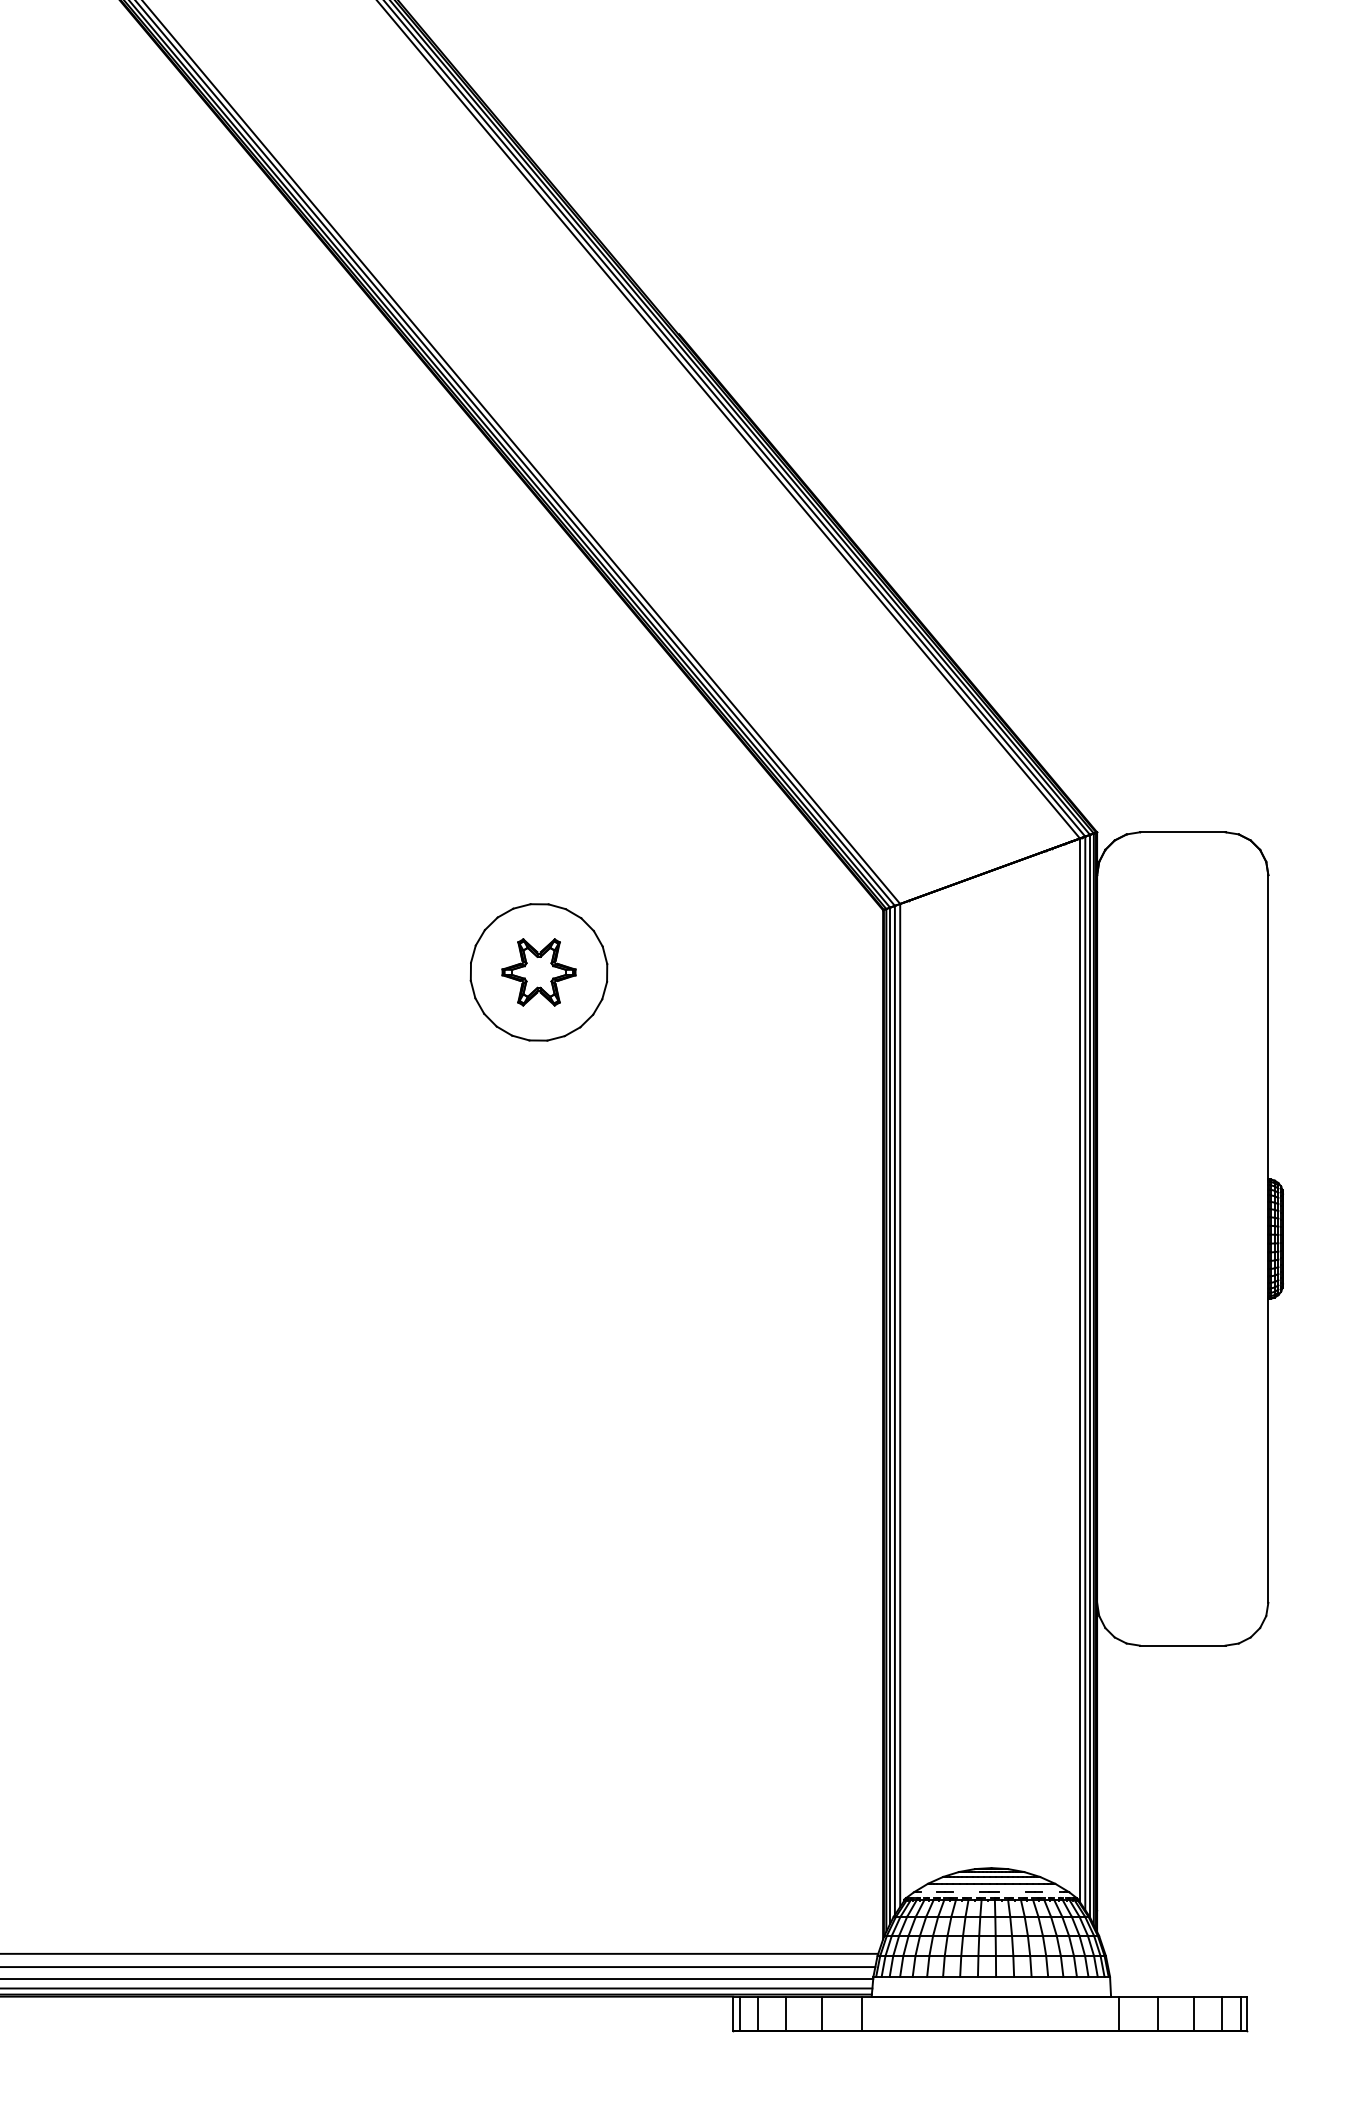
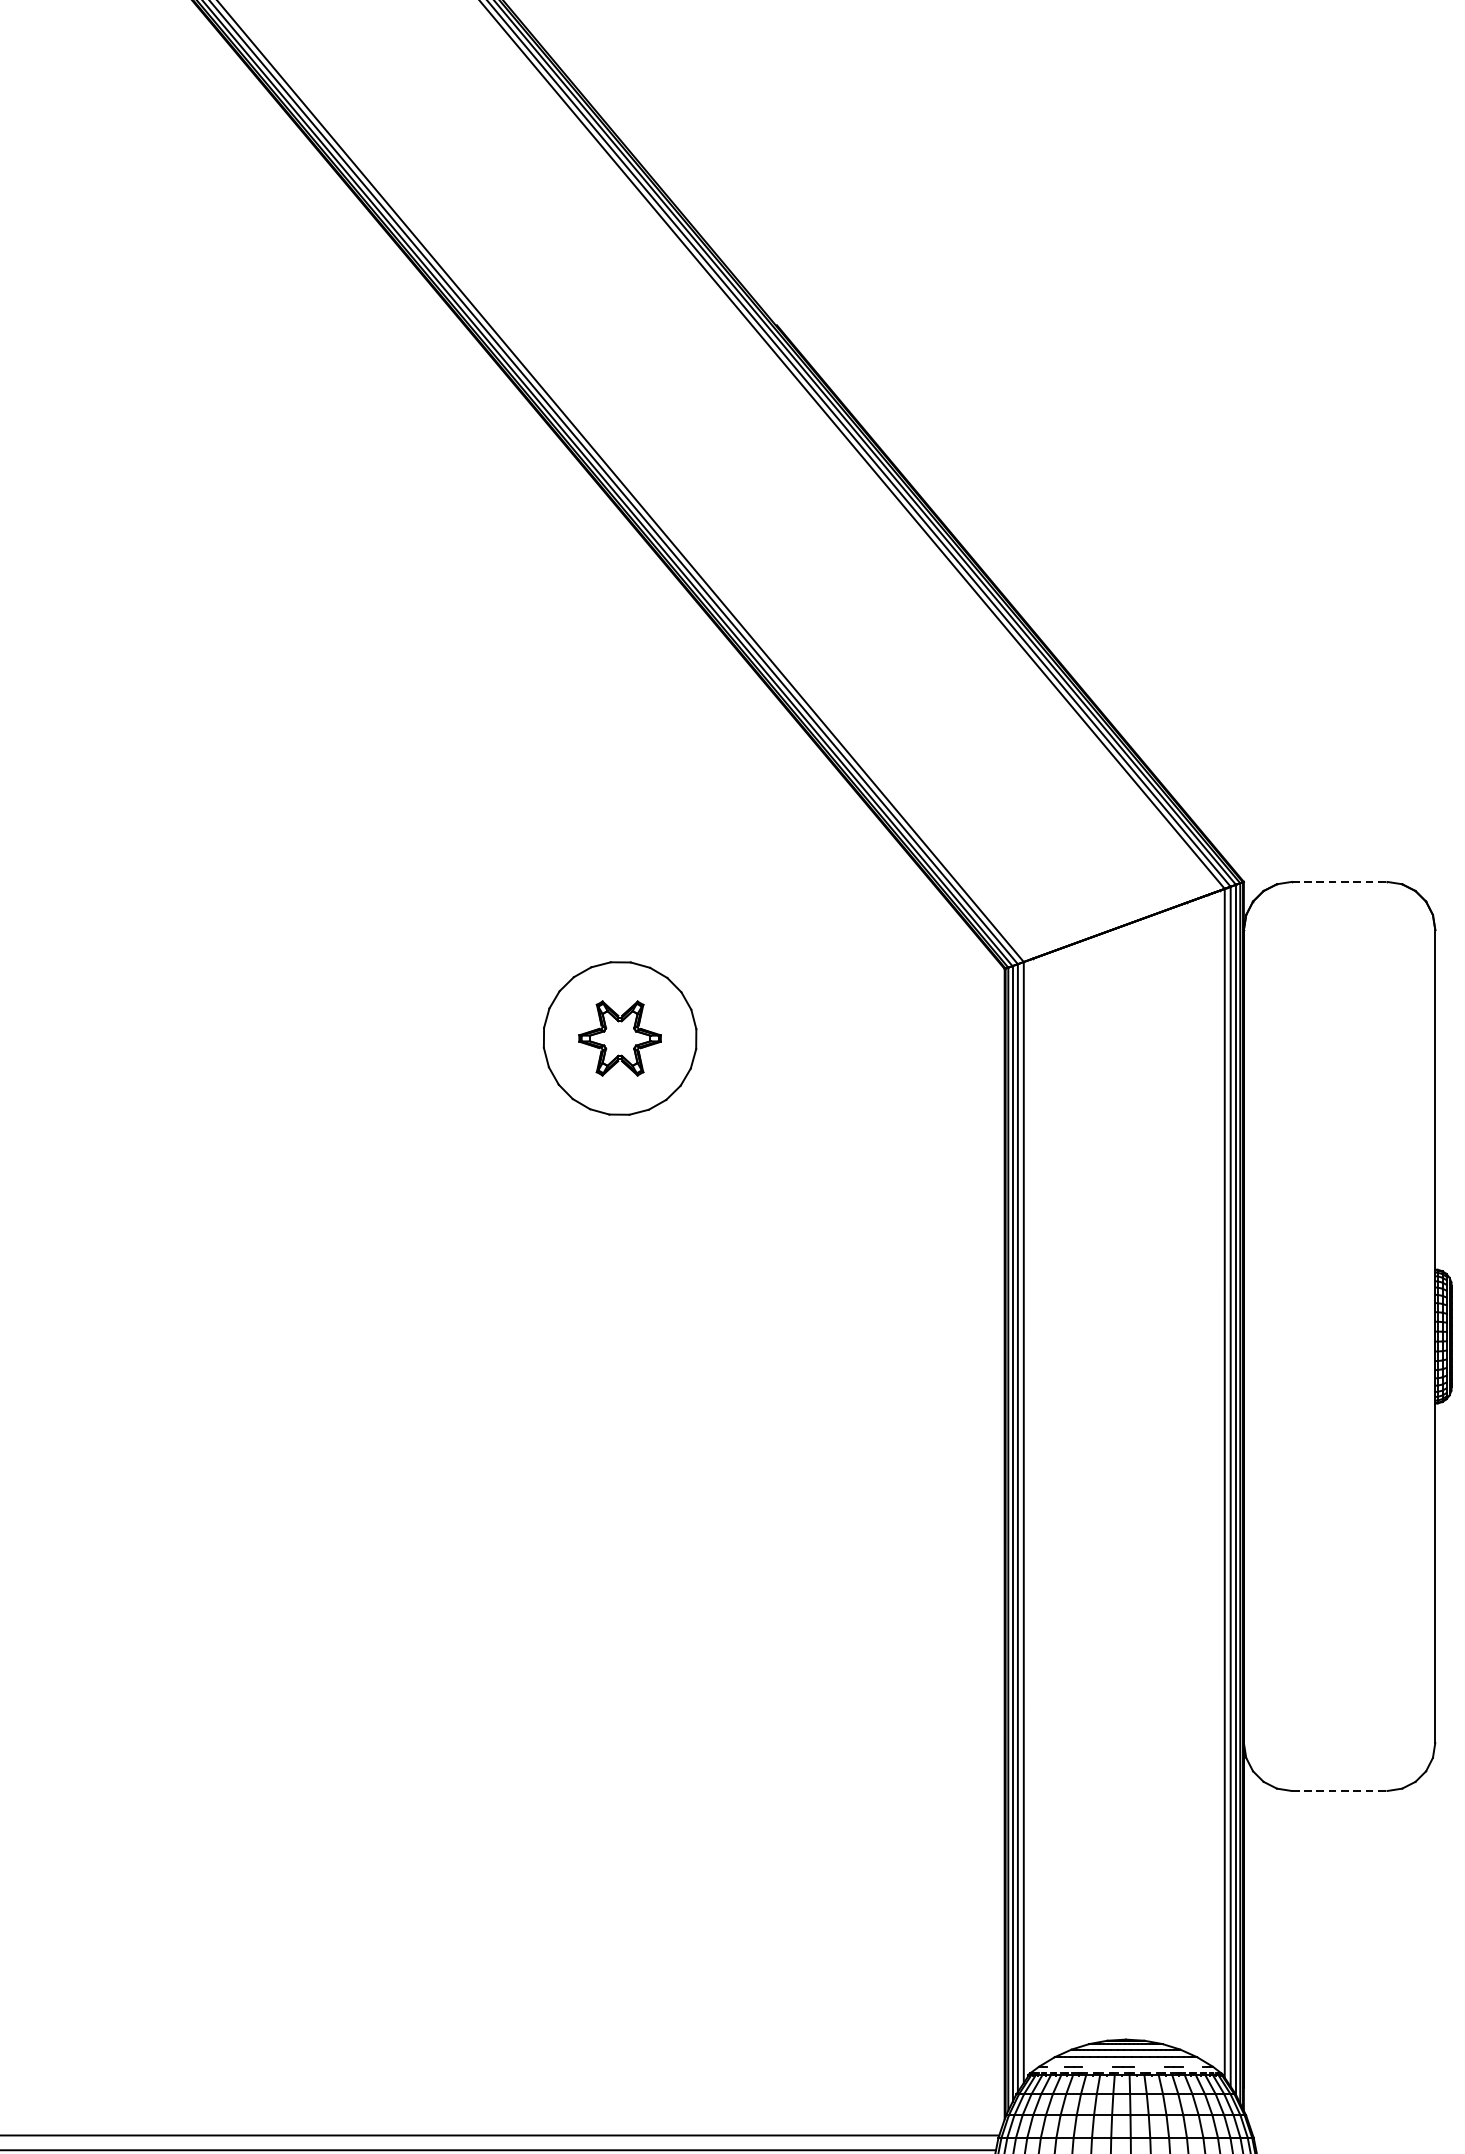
line: (1182, 832) -> (1339, 882), solid -> dashed
line: (1182, 1645) -> (1339, 1790), solid -> dashed

